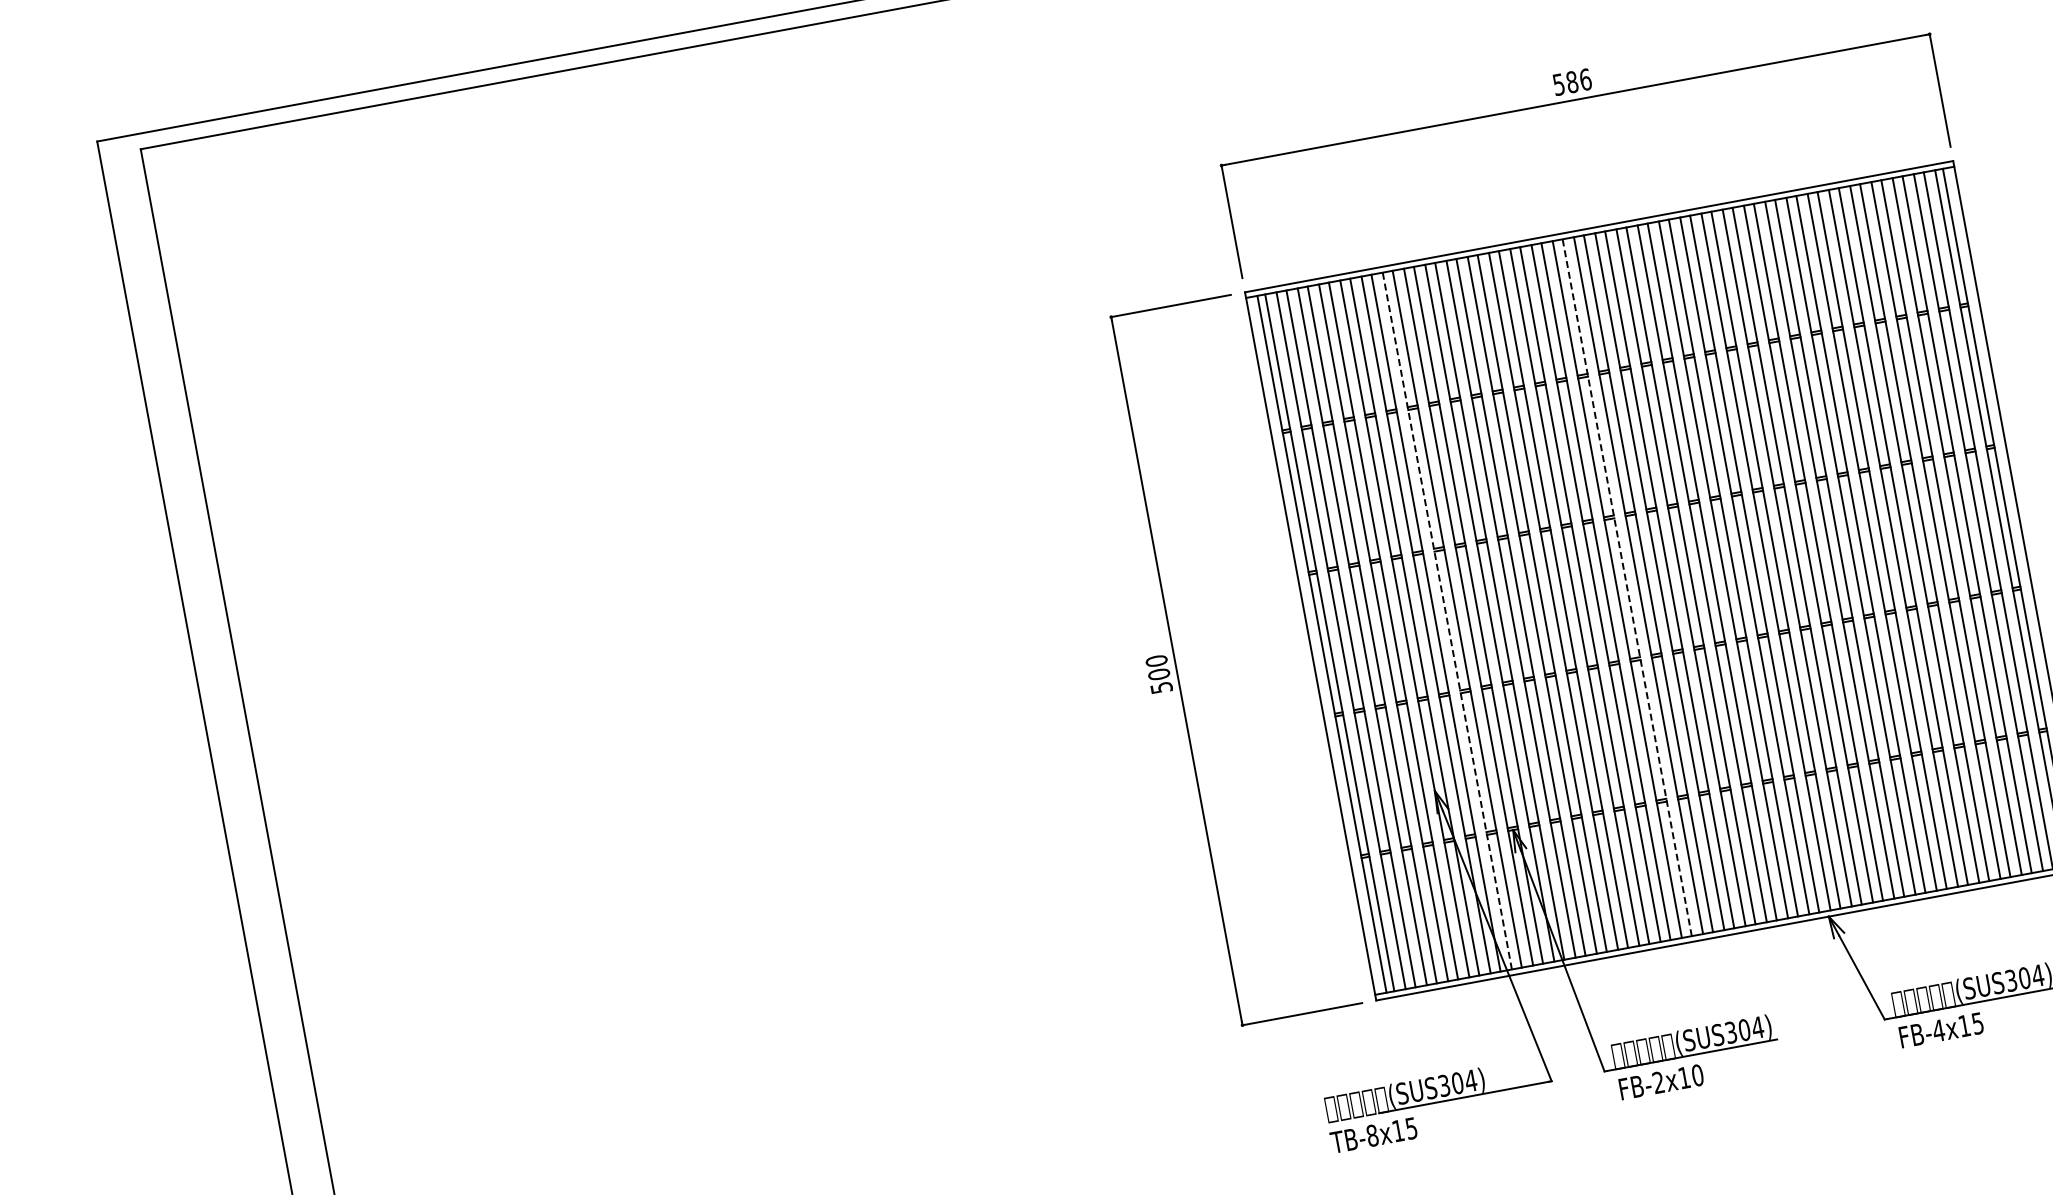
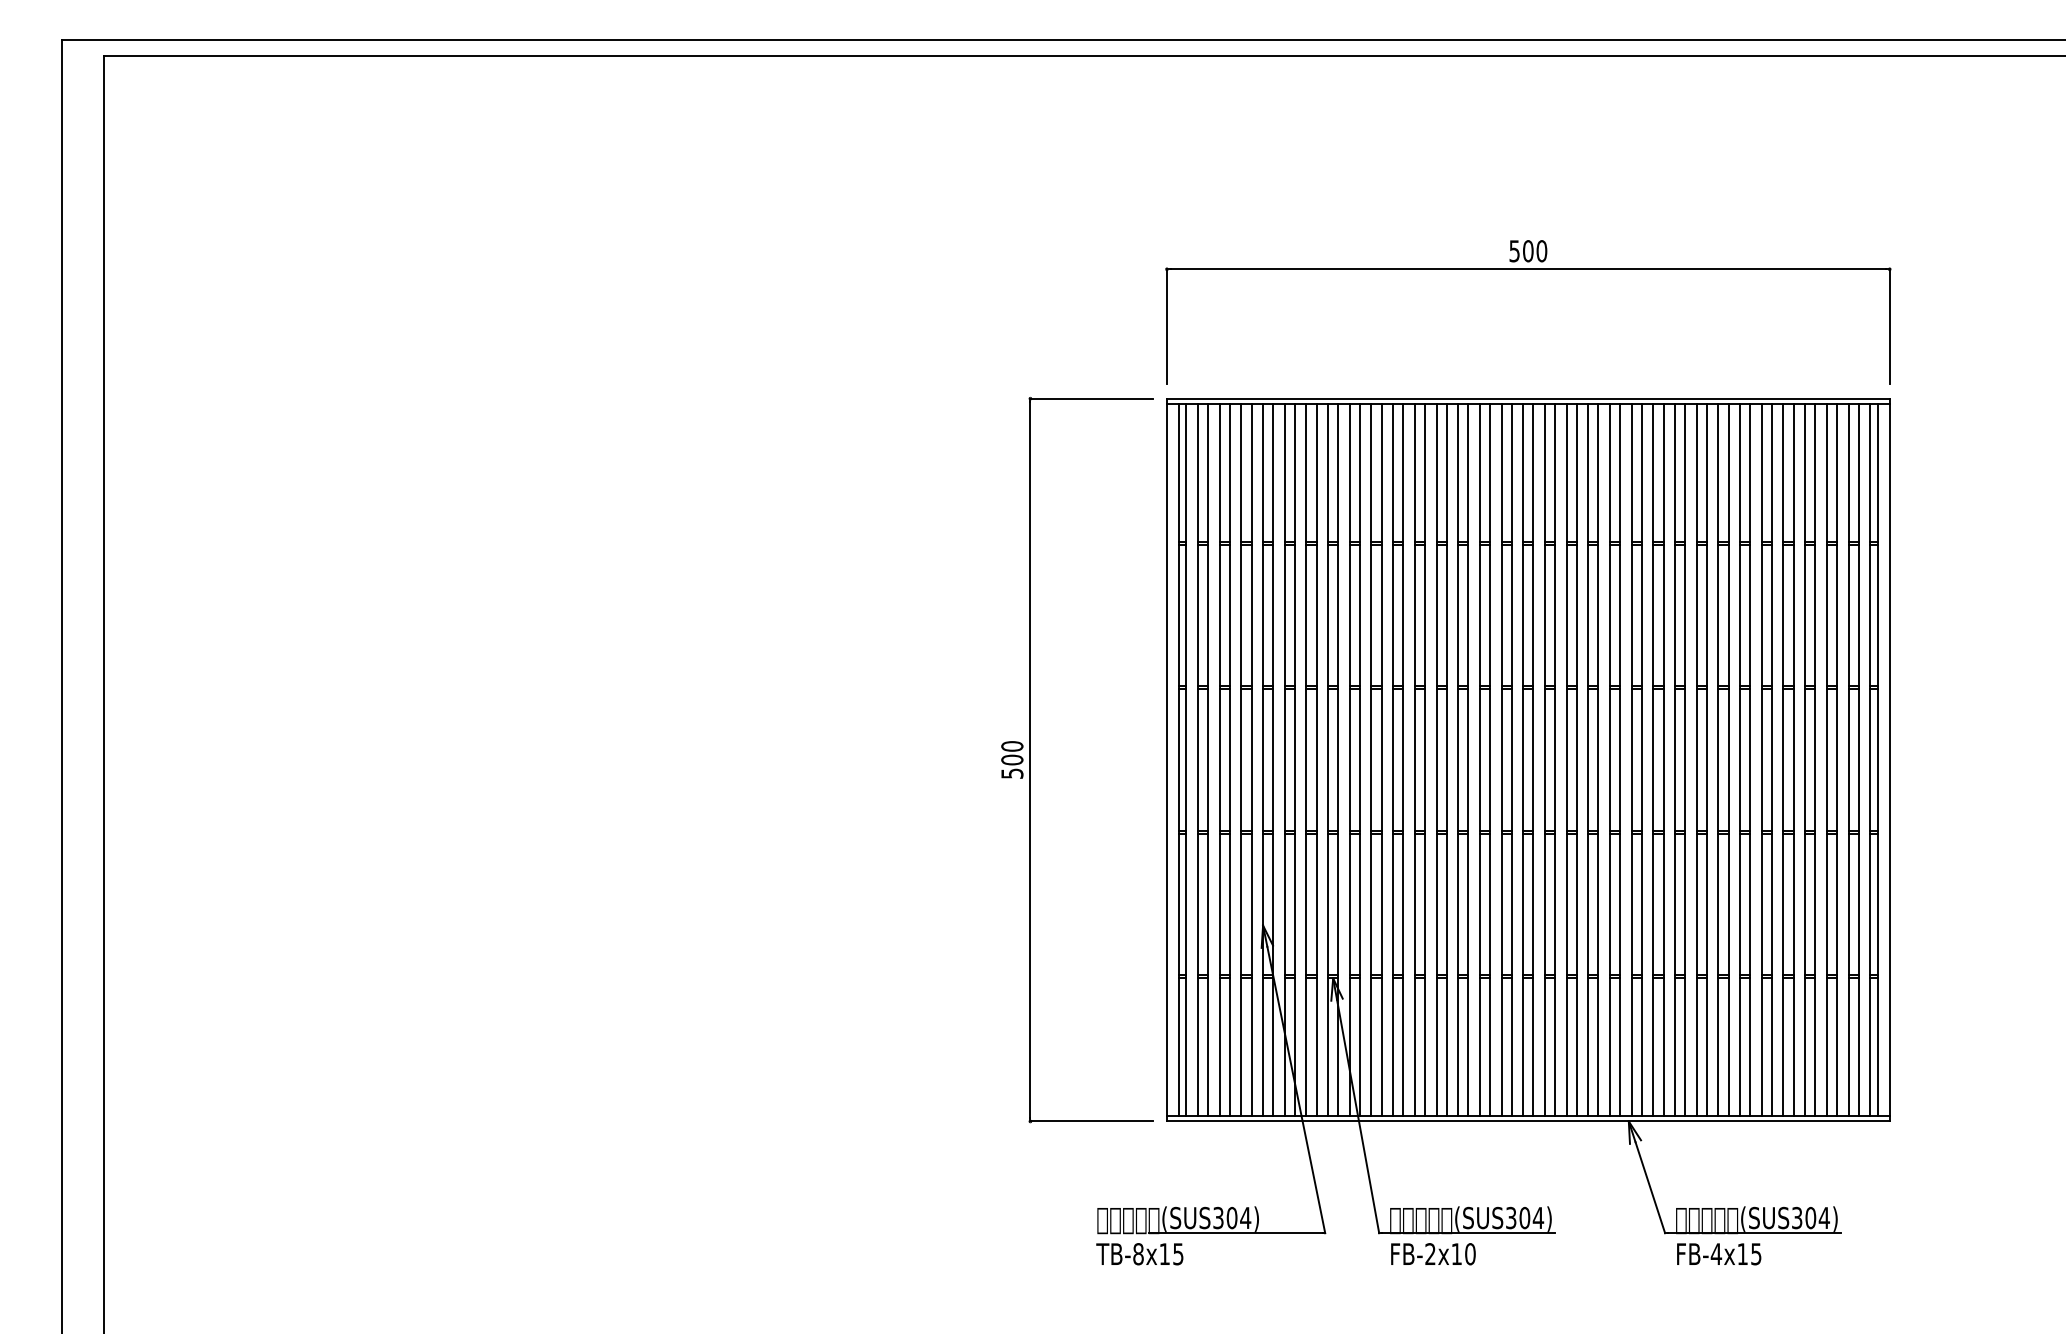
text: (1579, 81) -> (1535, 251), 586 -> 500
line: (1627, 588) -> (1490, 760), dashed -> solid
line: (1447, 621) -> (1306, 760), dashed -> solid

